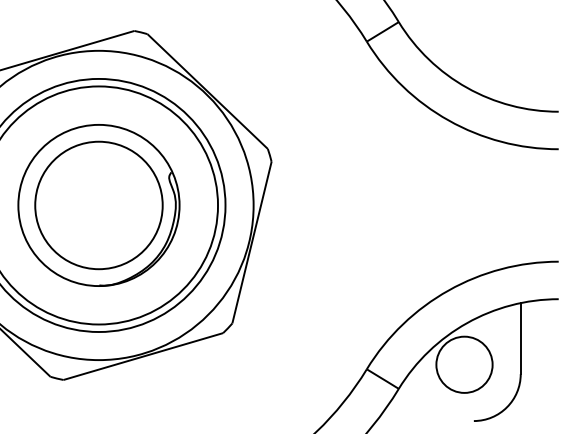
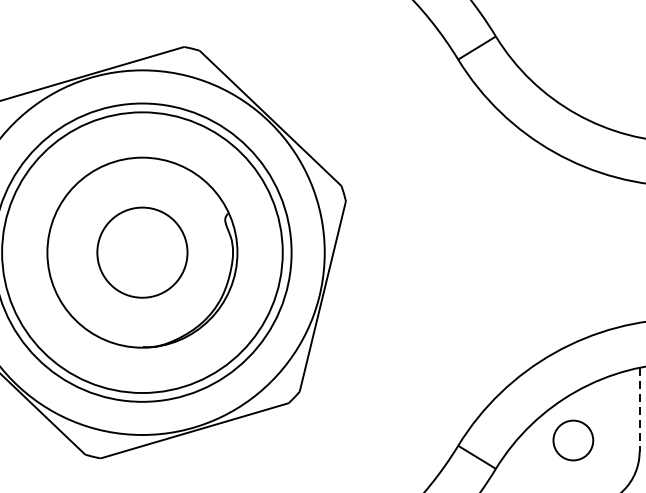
circle: (98, 205) -> (141, 252), size x0.6
line: (520, 338) -> (639, 409), solid -> dashed
circle: (464, 364) -> (573, 440), size x0.6

